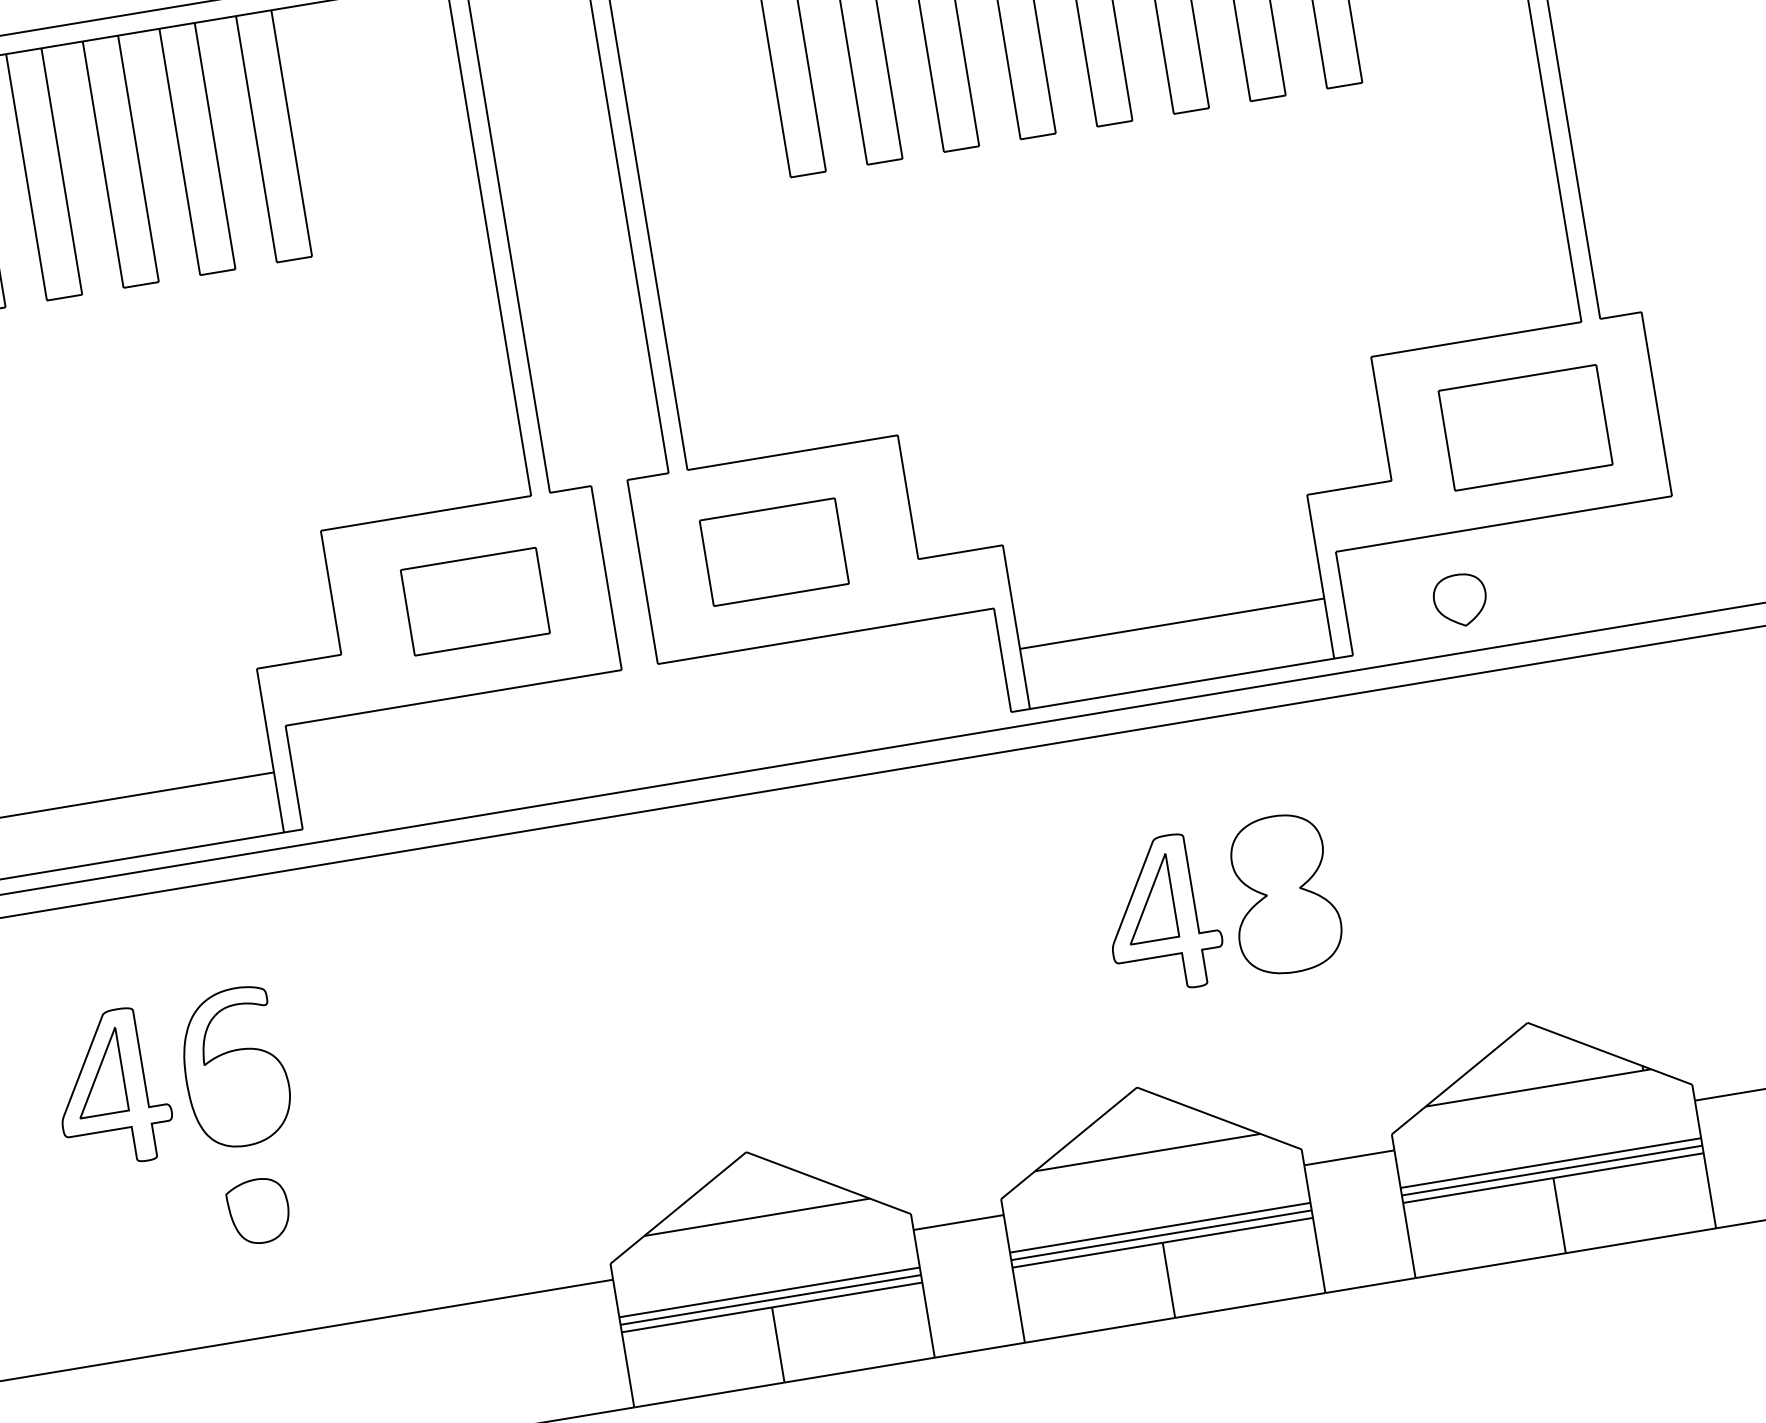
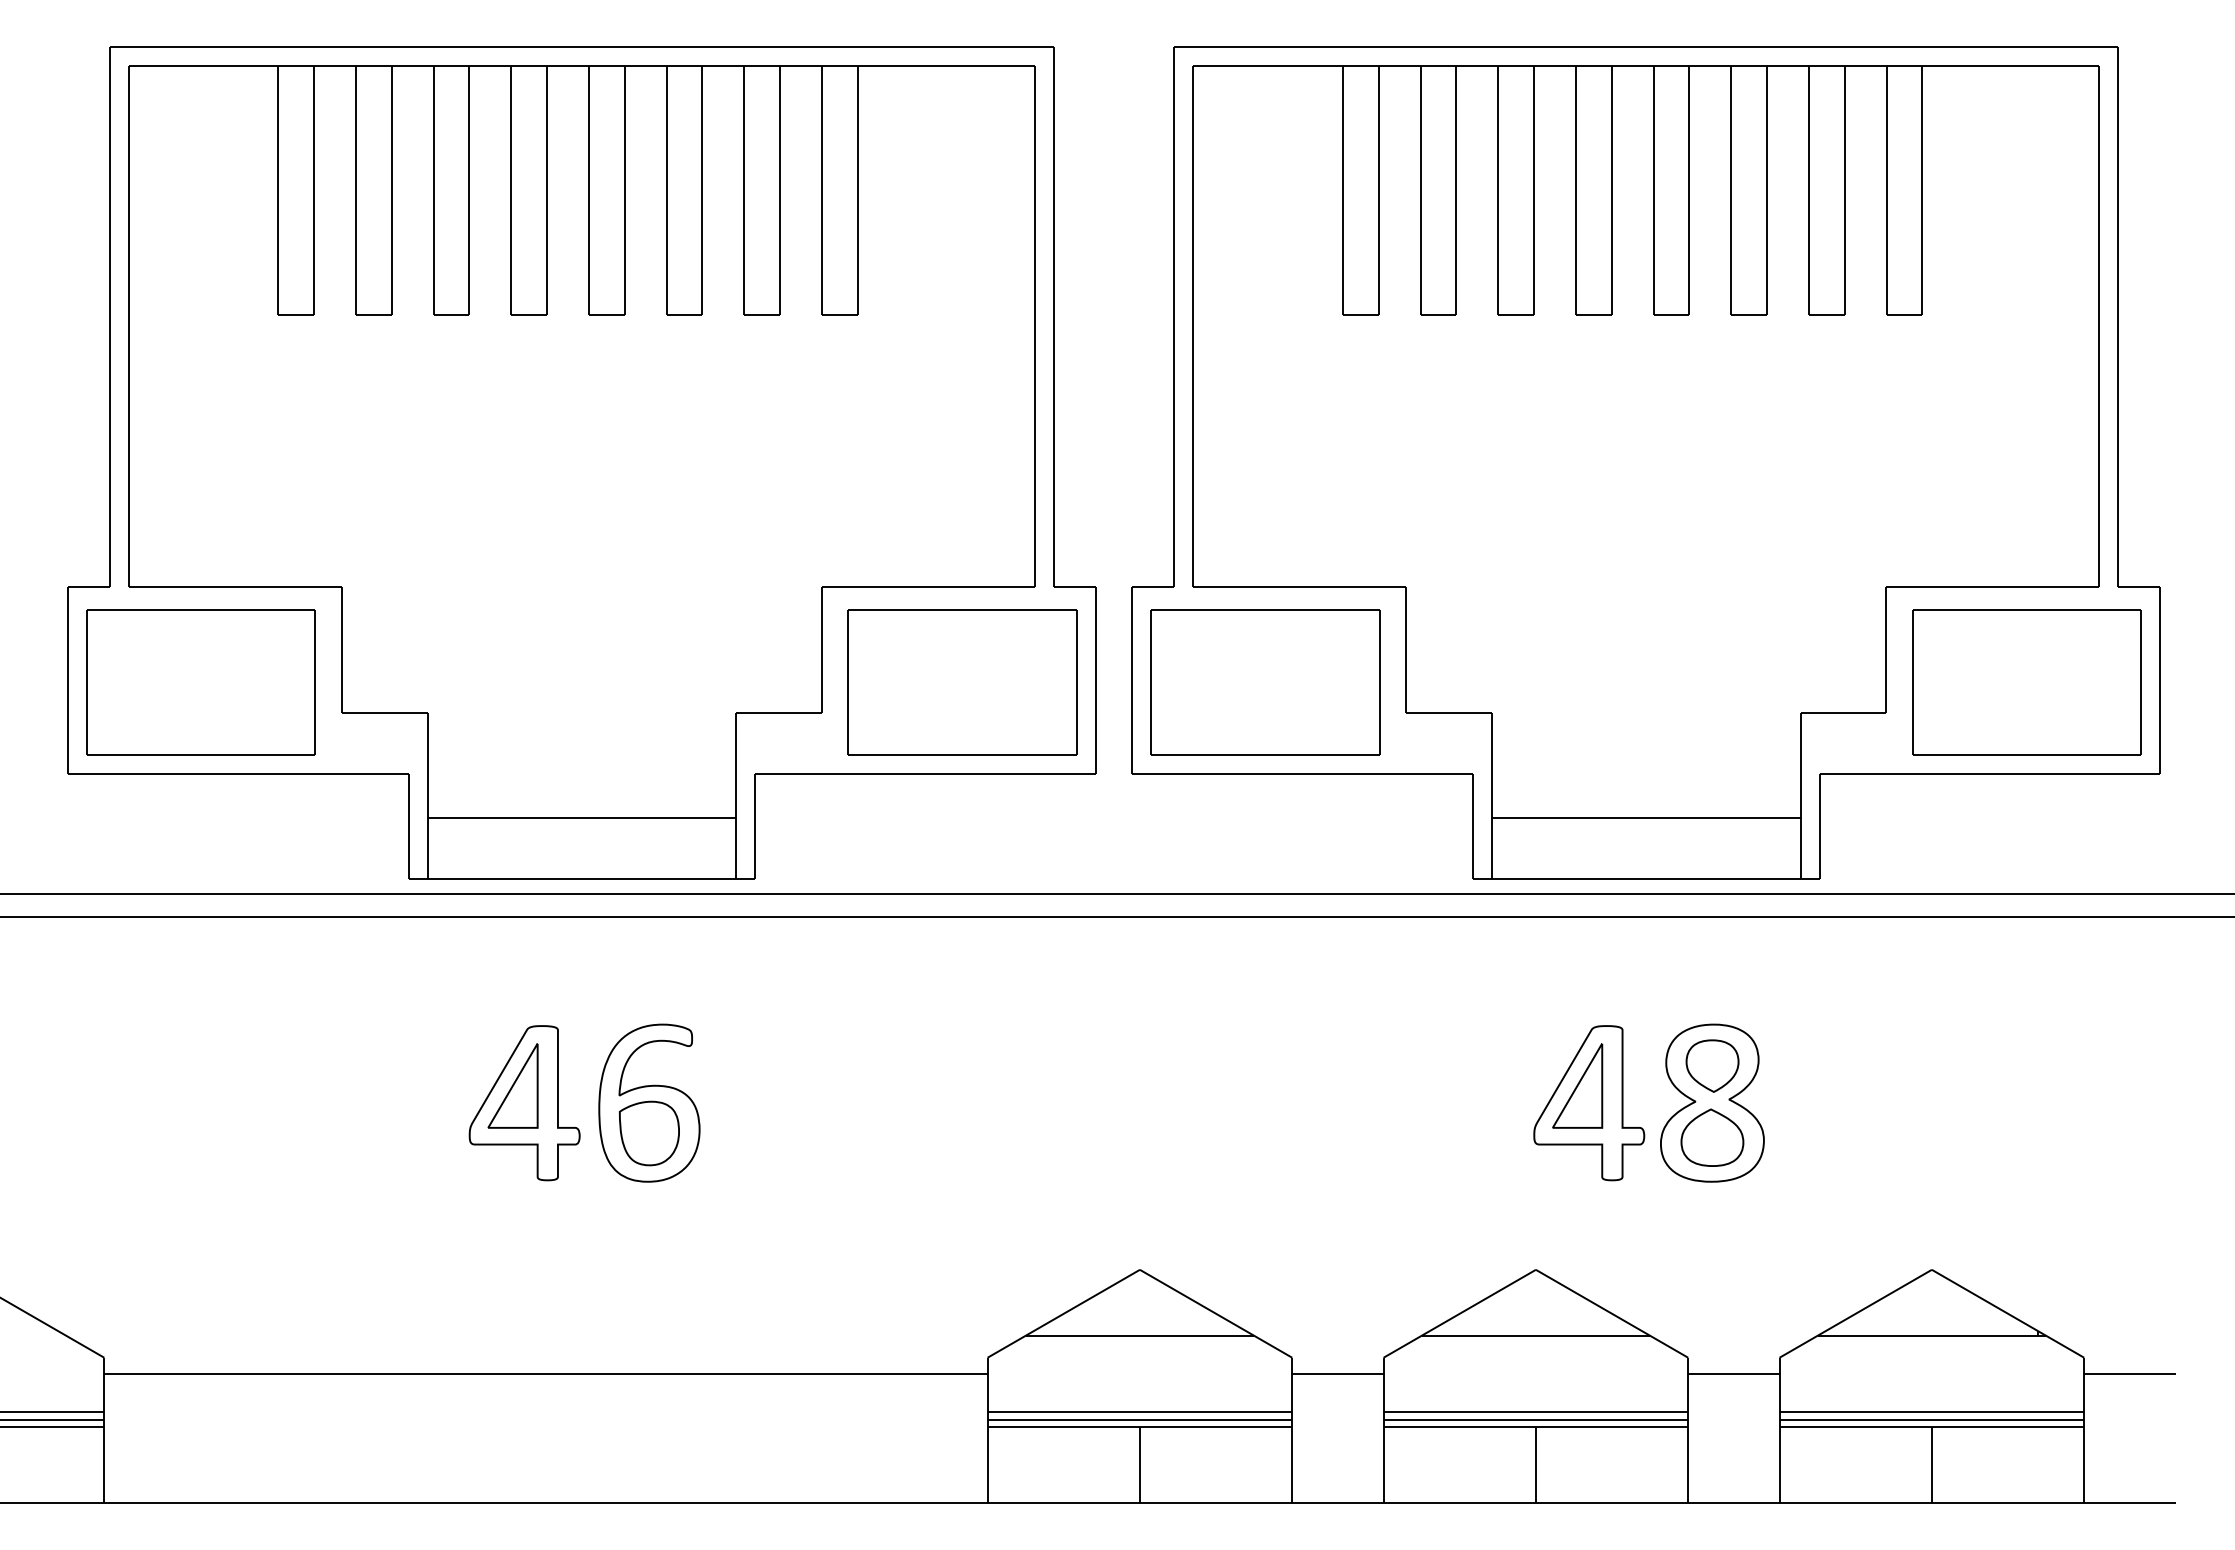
part: (1525, 427) -> (2026, 682), size x1.43
part: (774, 552) -> (1265, 682), size x1.67
part: (1460, 599) -> (1712, 1065), moved
part: (475, 601) -> (962, 682), size x1.67
part: (1289, 928) -> (1712, 1137), added
part: (259, 1211) -> (649, 1133), moved

